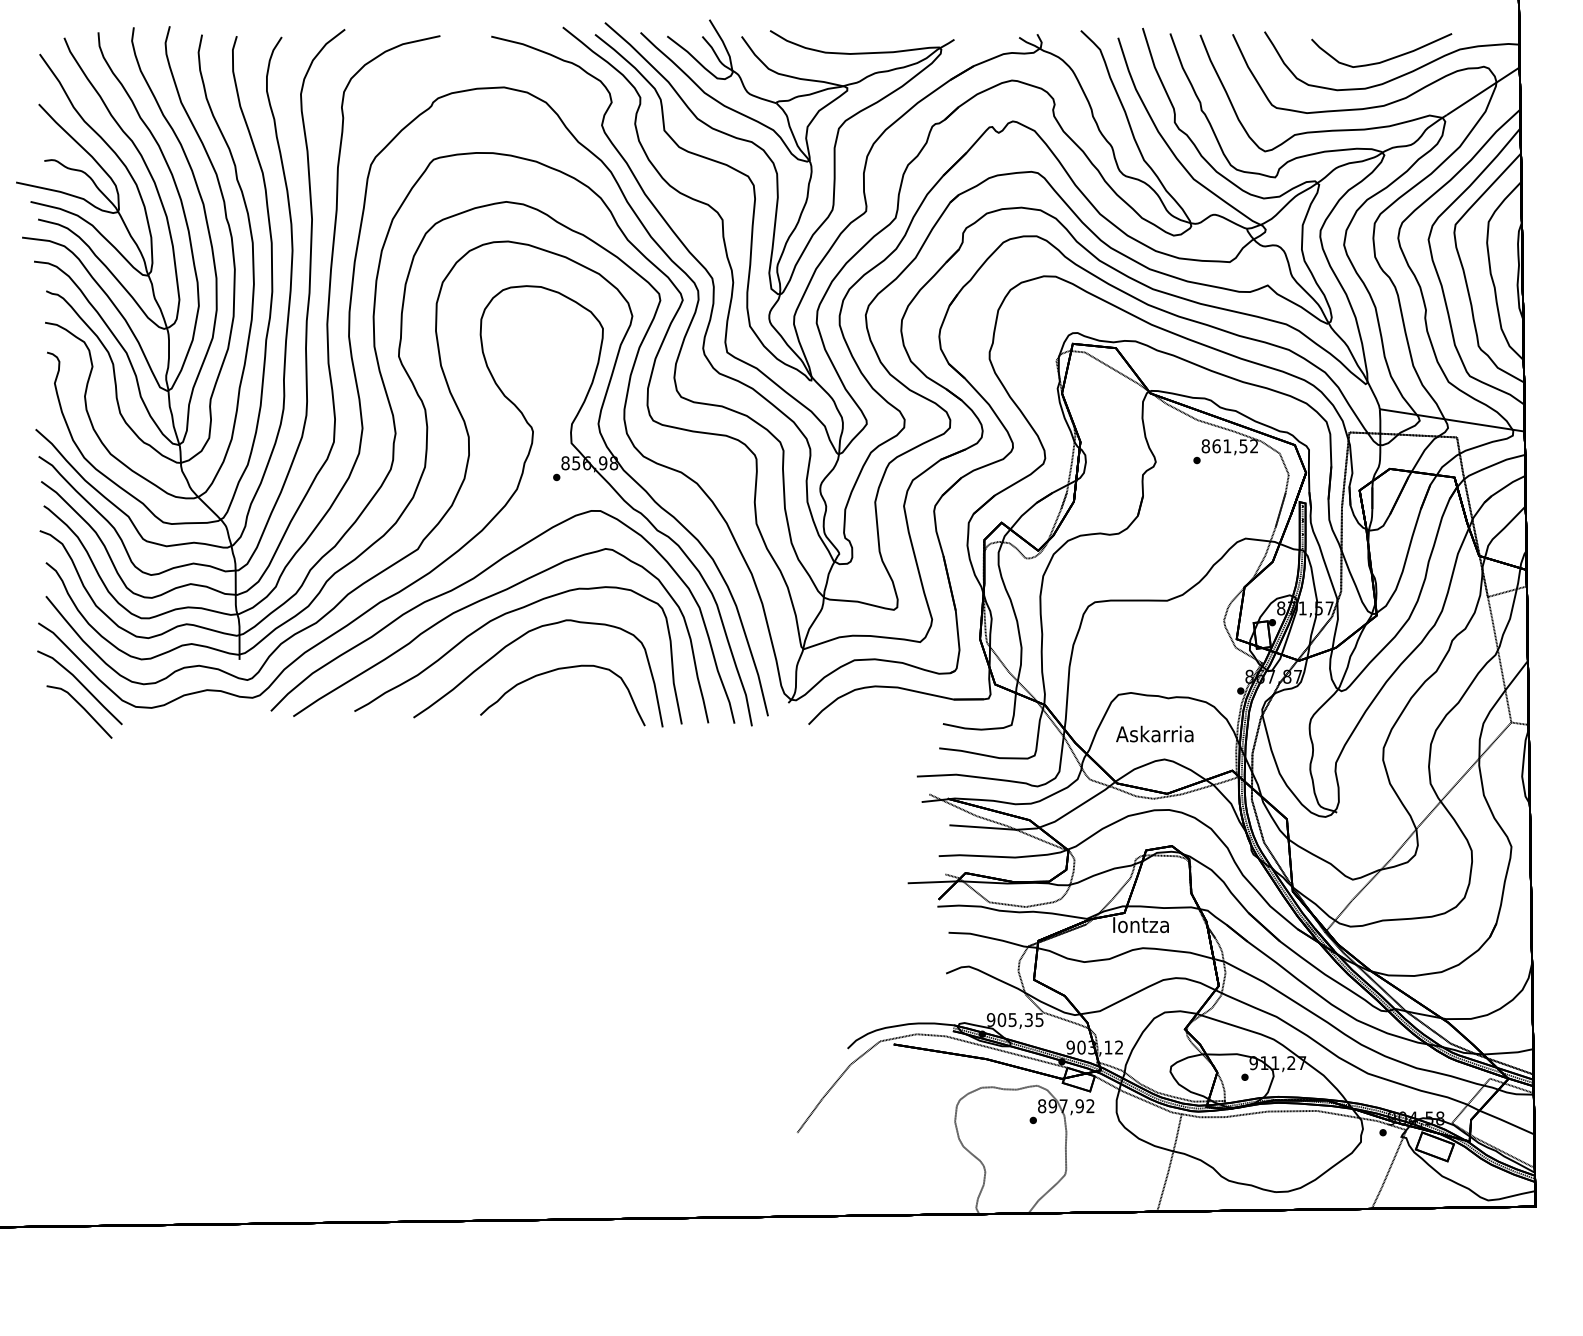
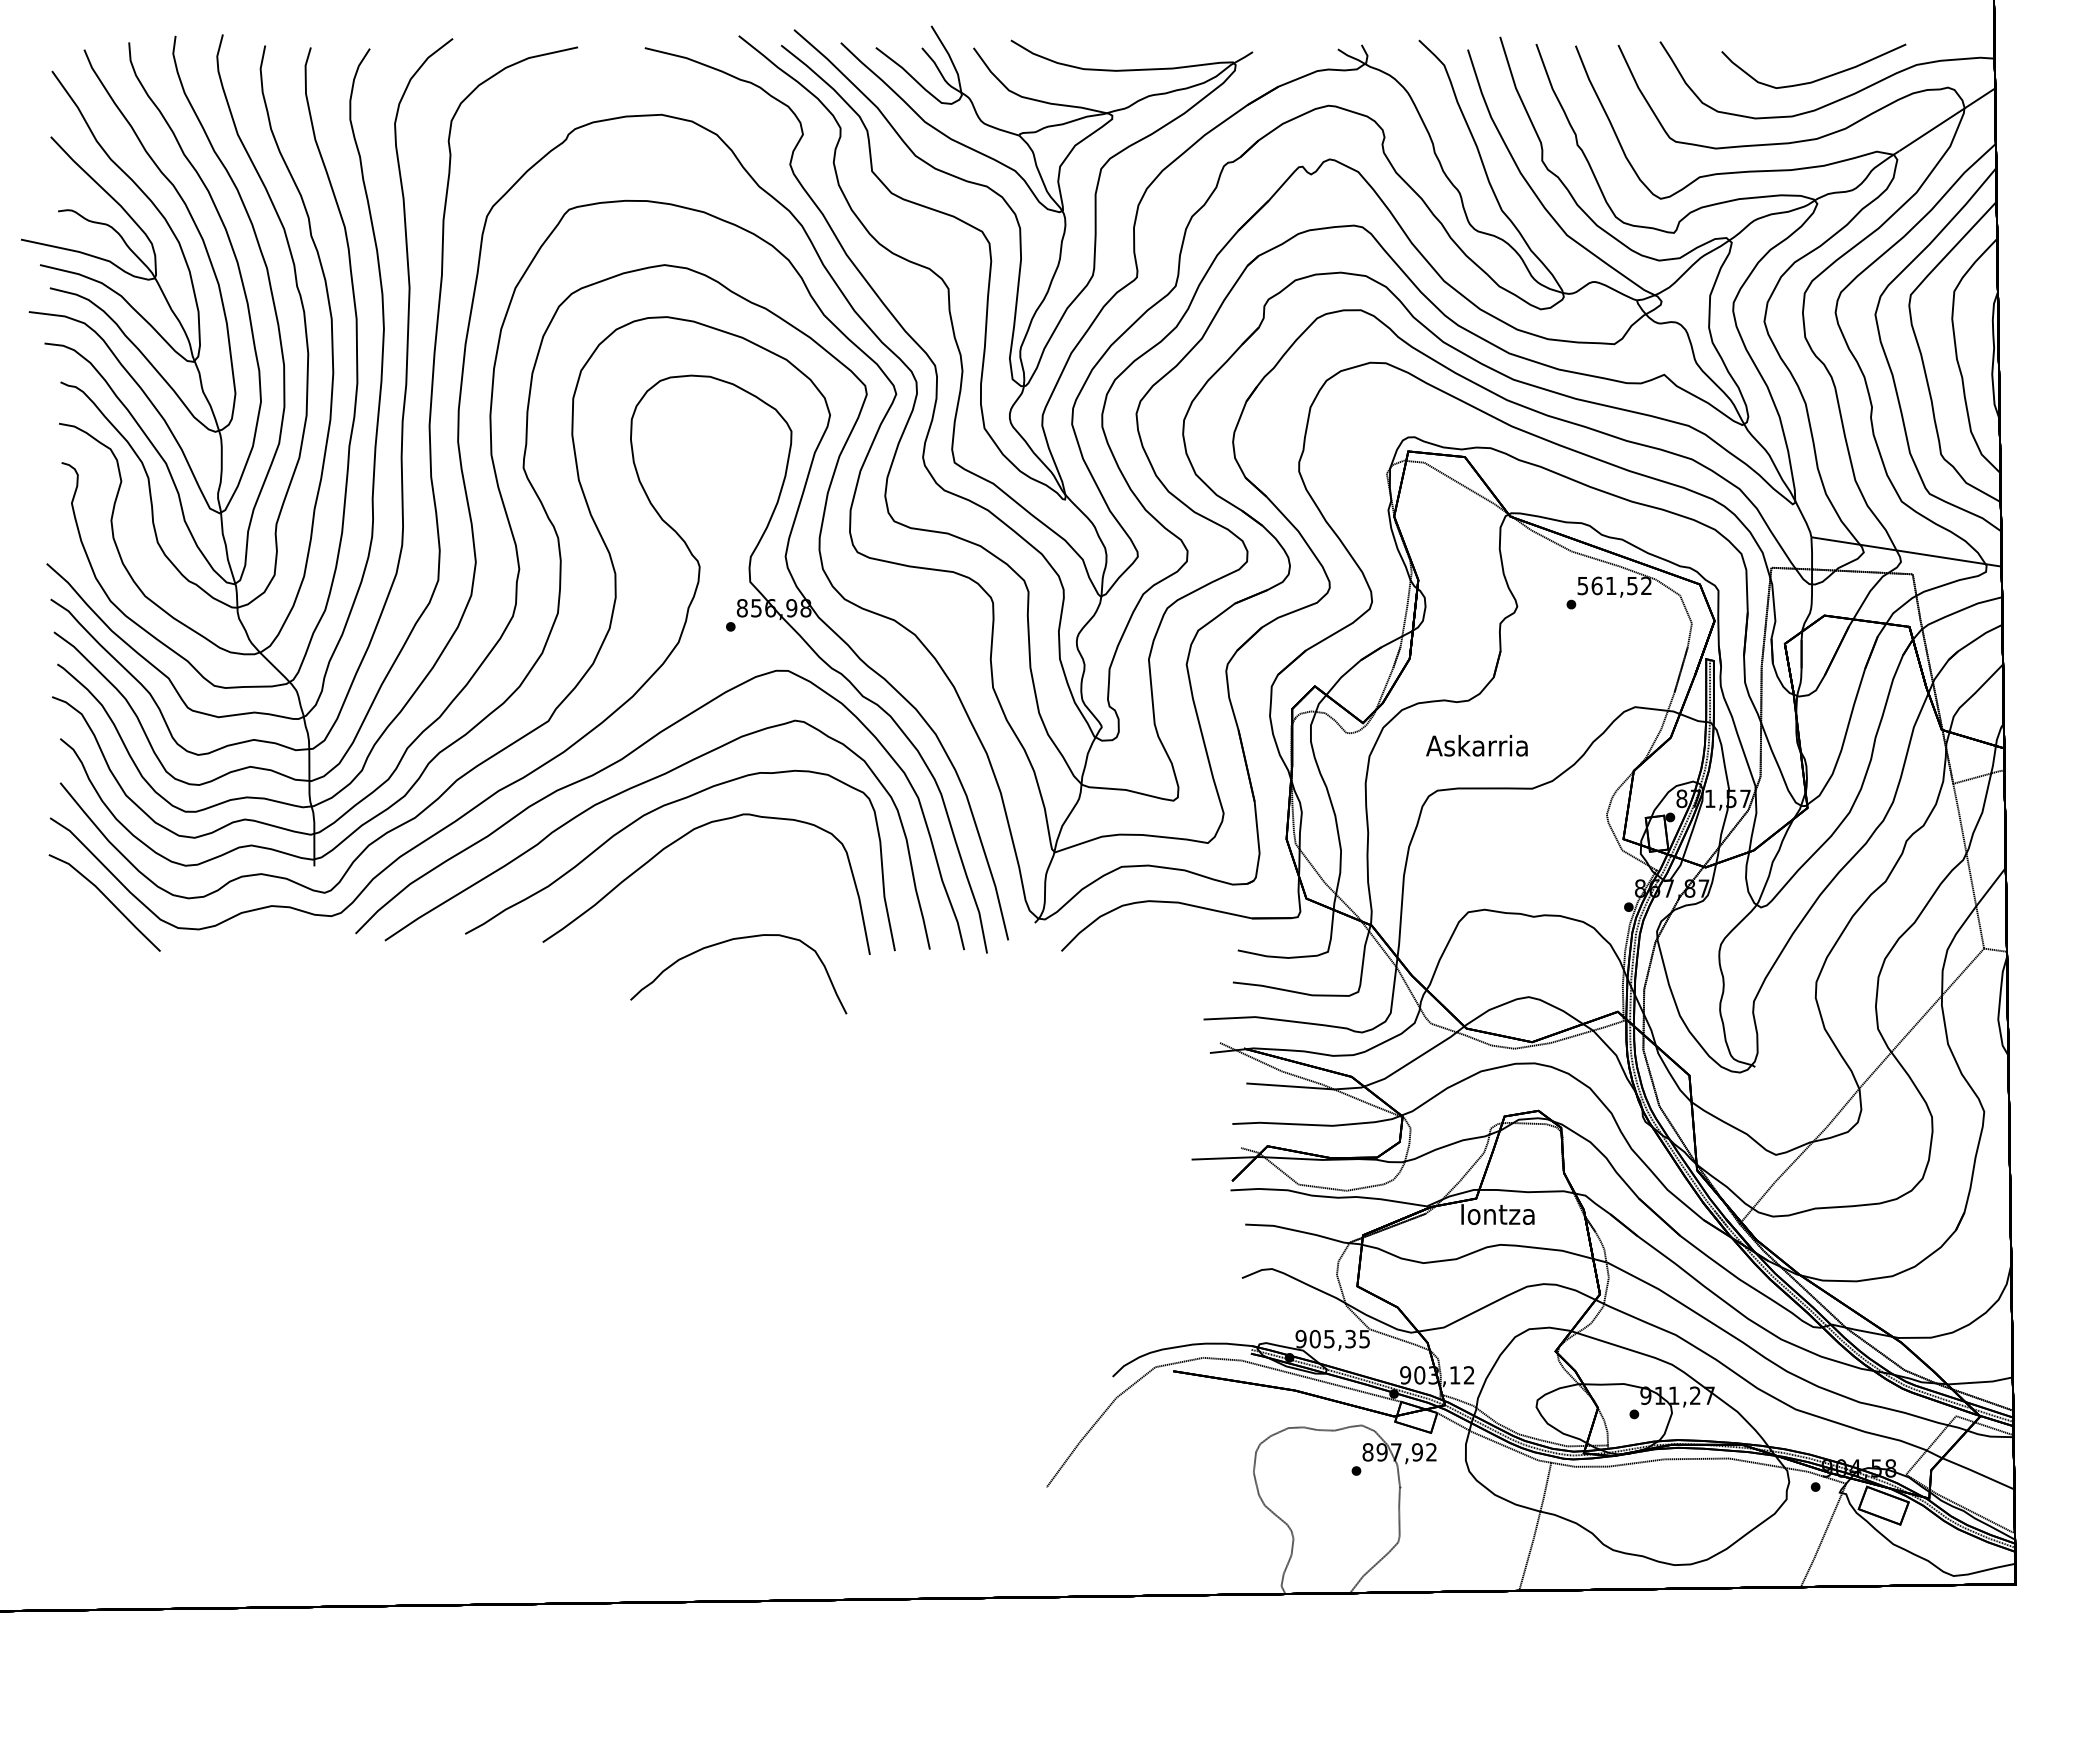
text: (1205, 445) -> (1582, 585), 861,52 -> 561,52
curve: (553, 671) -> (726, 942), moved
line: (82, 708) -> (108, 930), removed
text: (1154, 733) -> (1476, 745), moved

